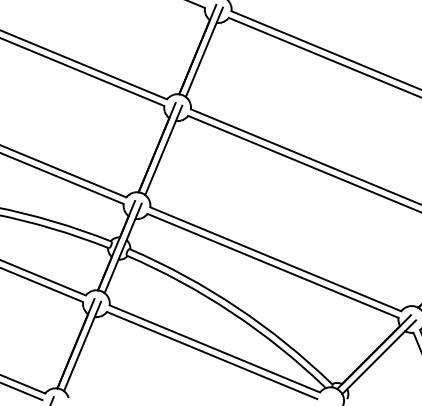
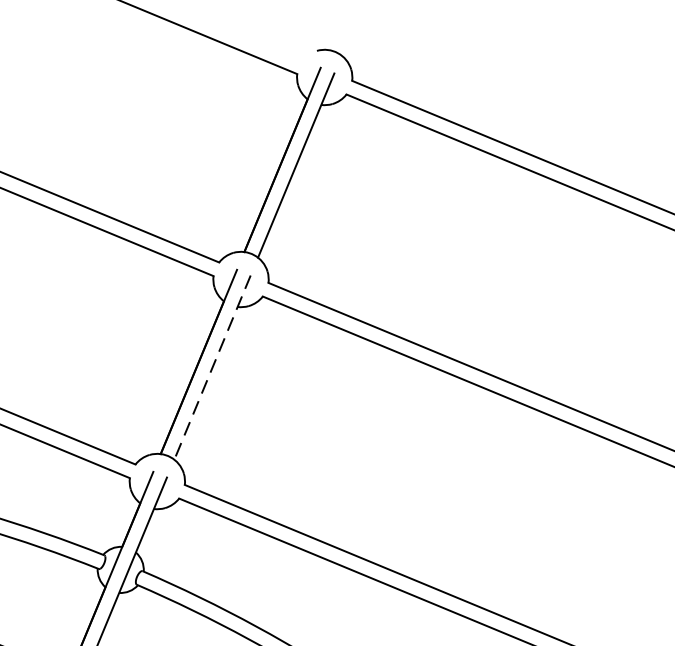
line: (163, 150) -> (211, 367), solid -> dashed

